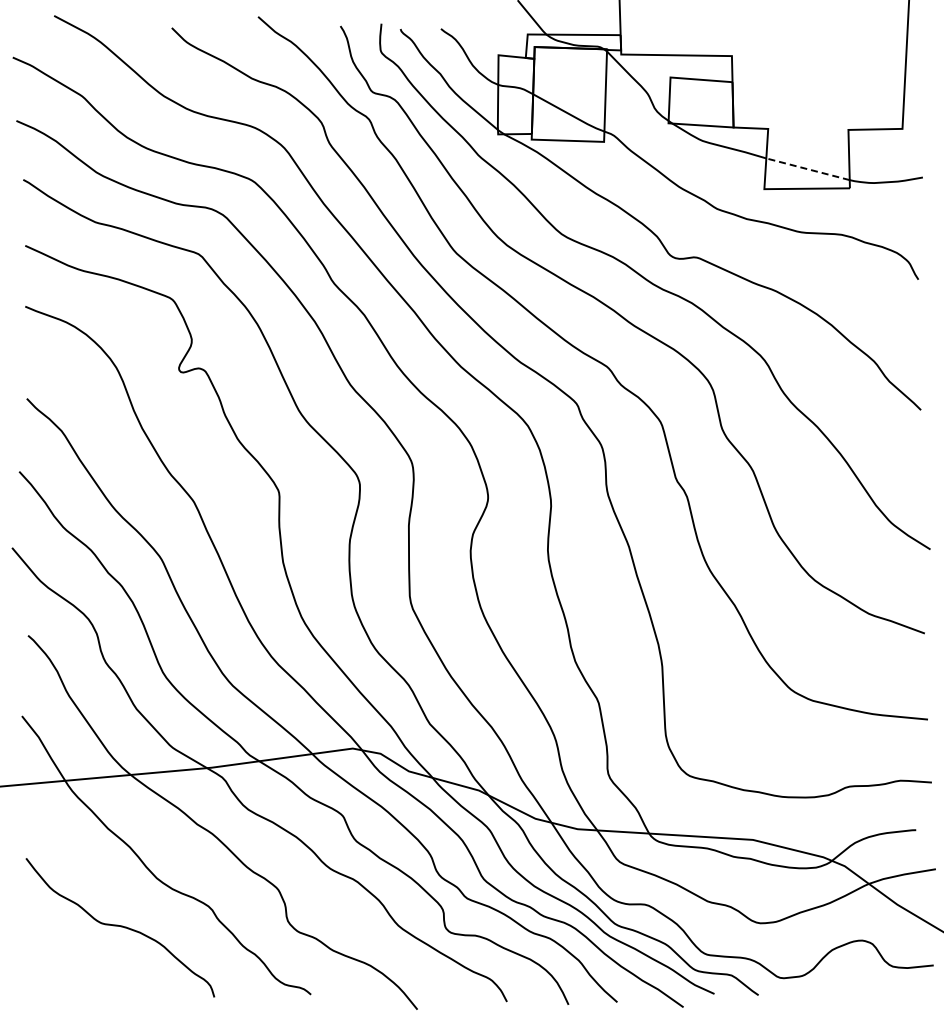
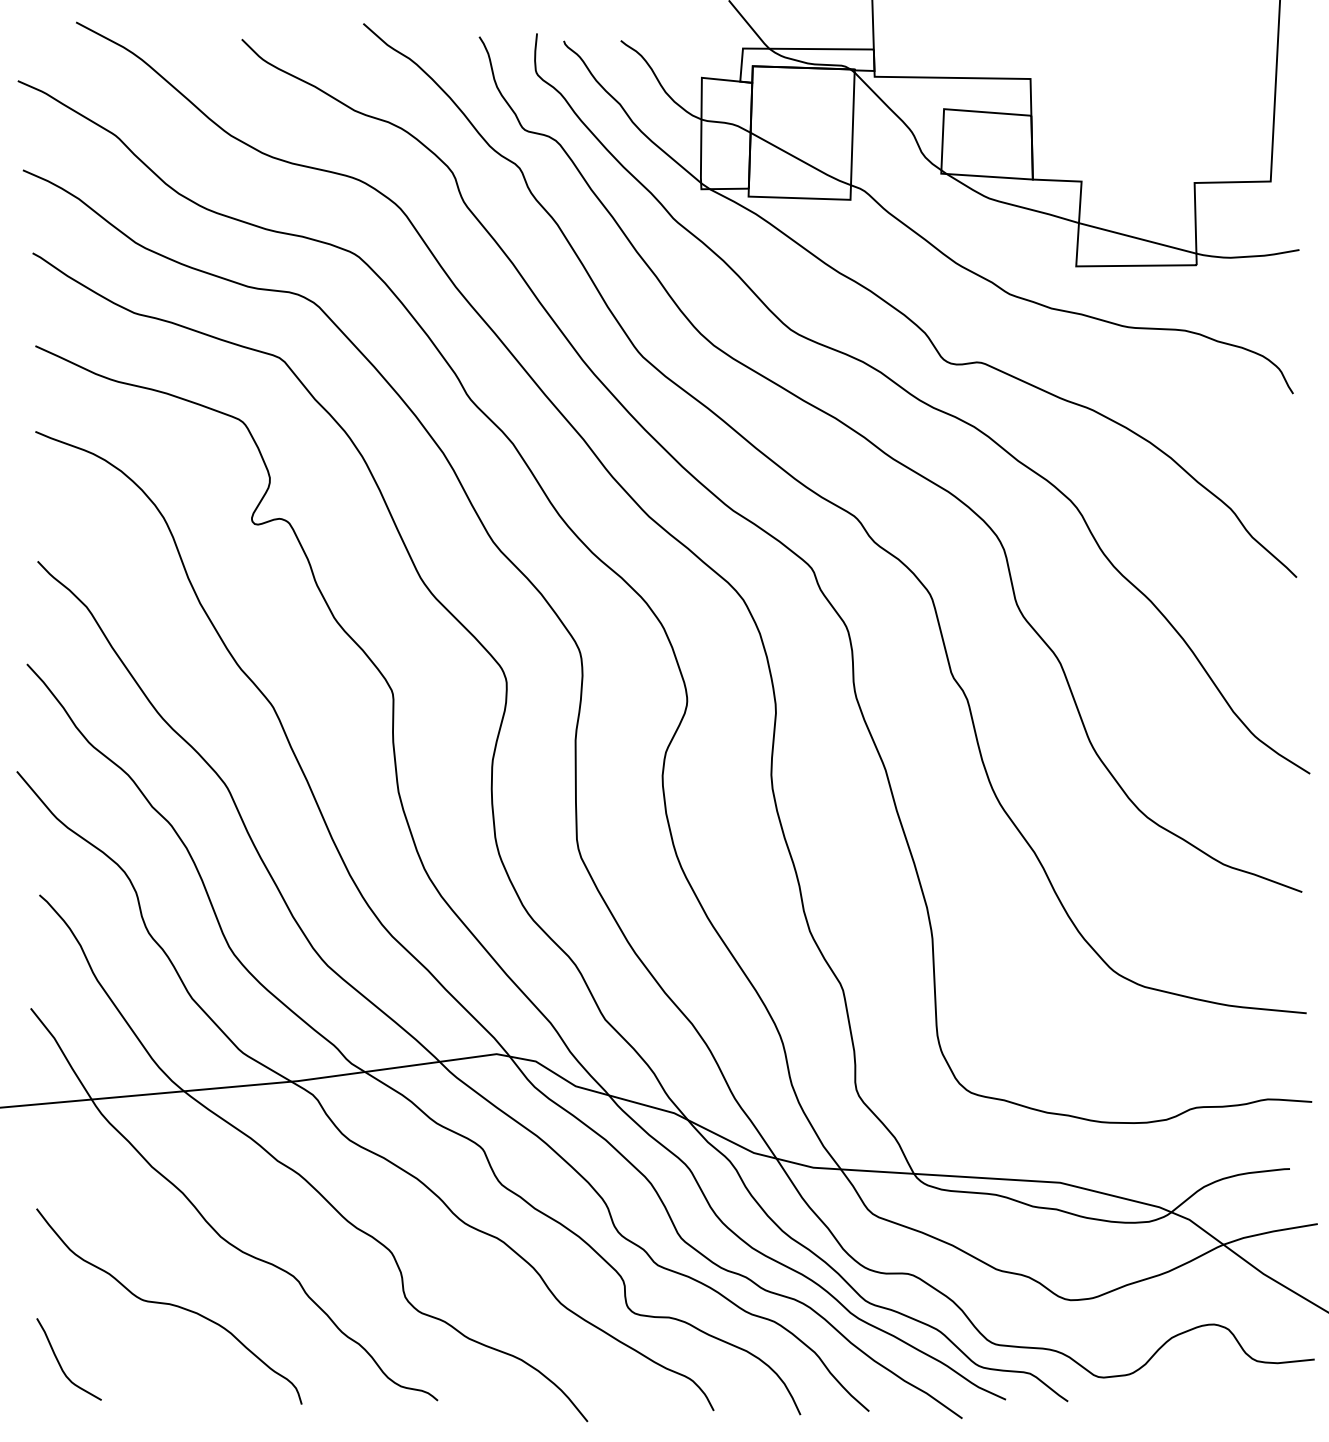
line: (807, 169) -> (1136, 238), dashed -> solid
curve: (43, 968) -> (61, 1363), added

